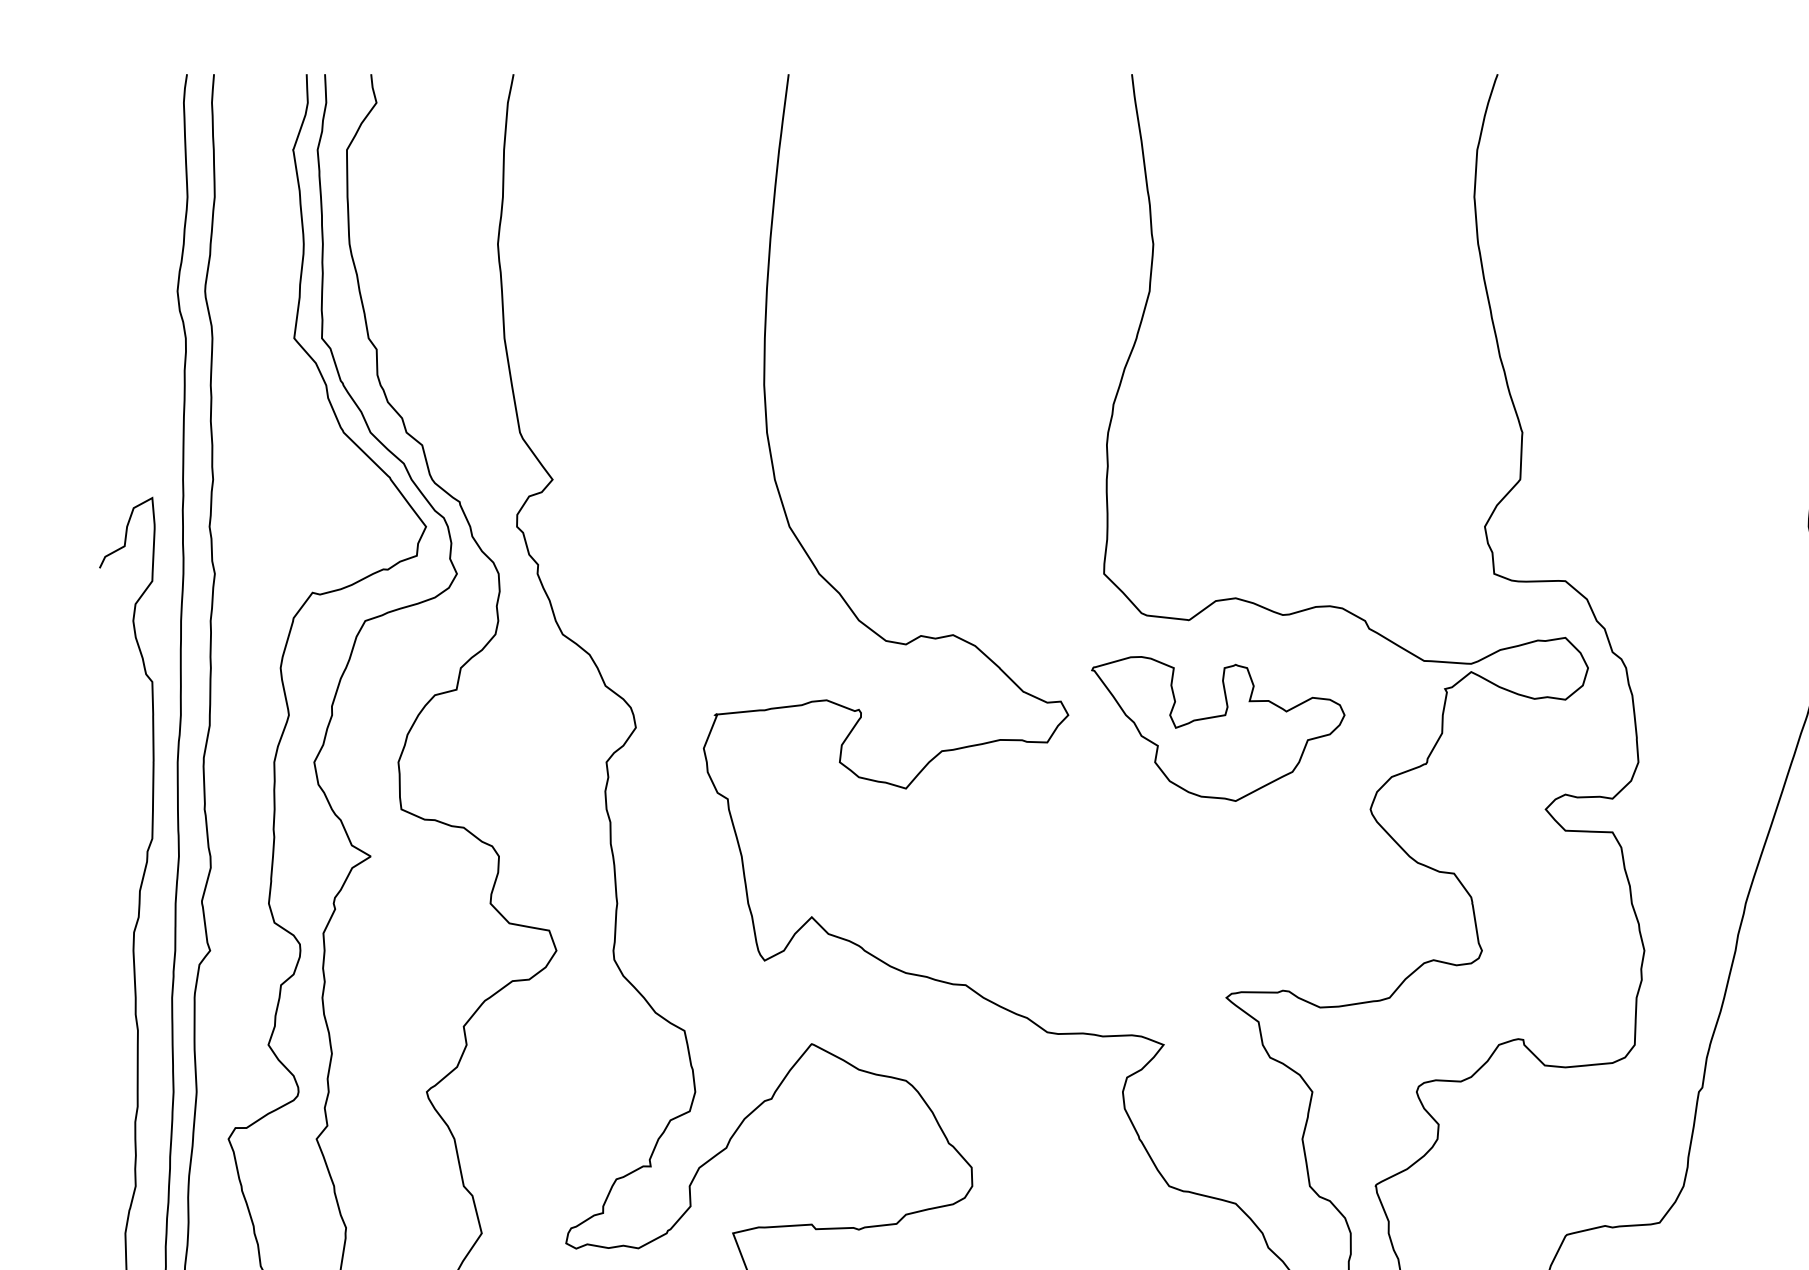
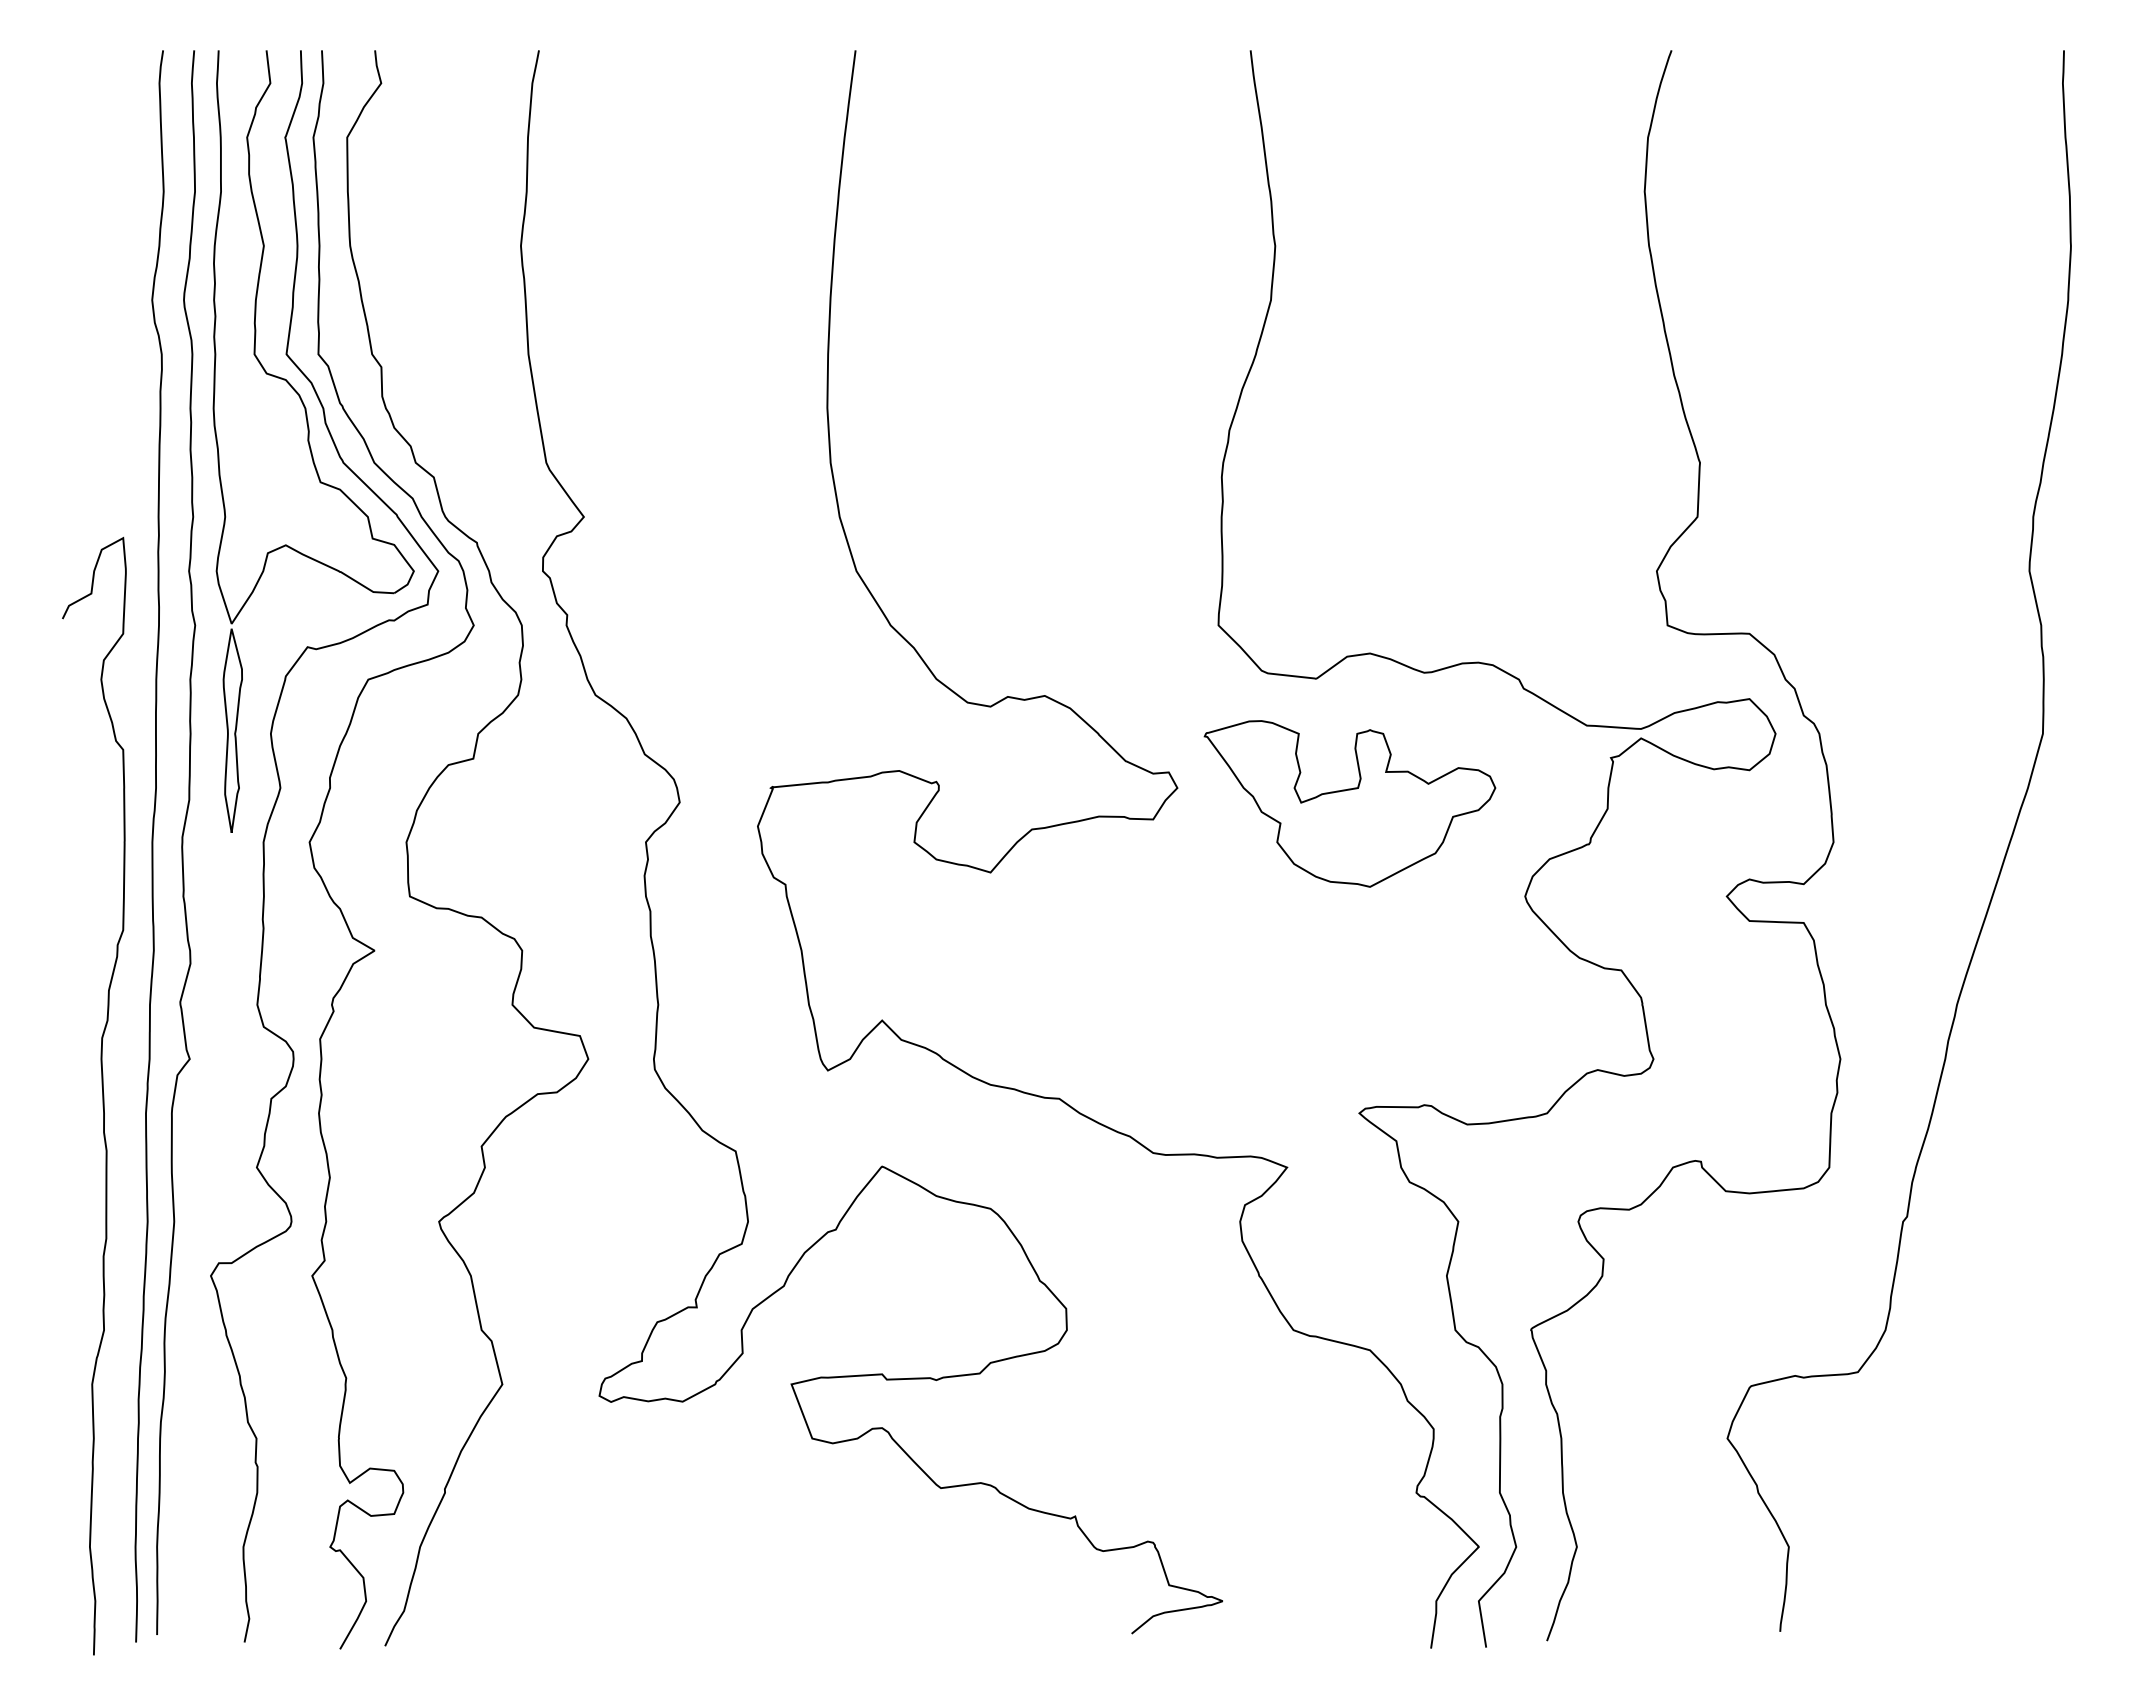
part: (317, 414) -> (313, 441), added

